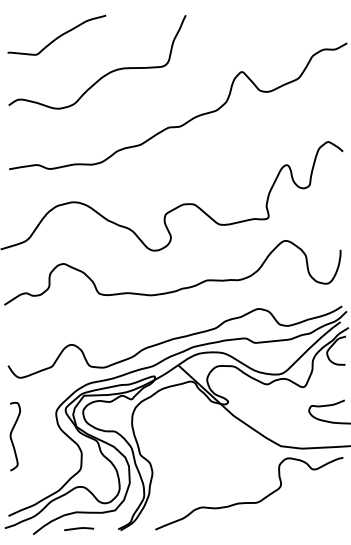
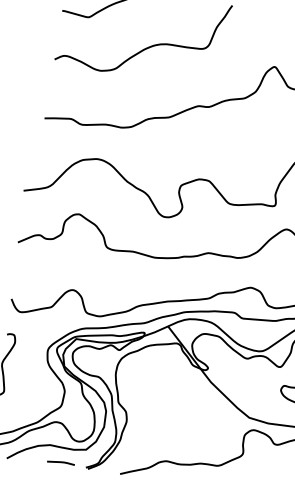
line: (79, 529) -> (61, 463), moved

